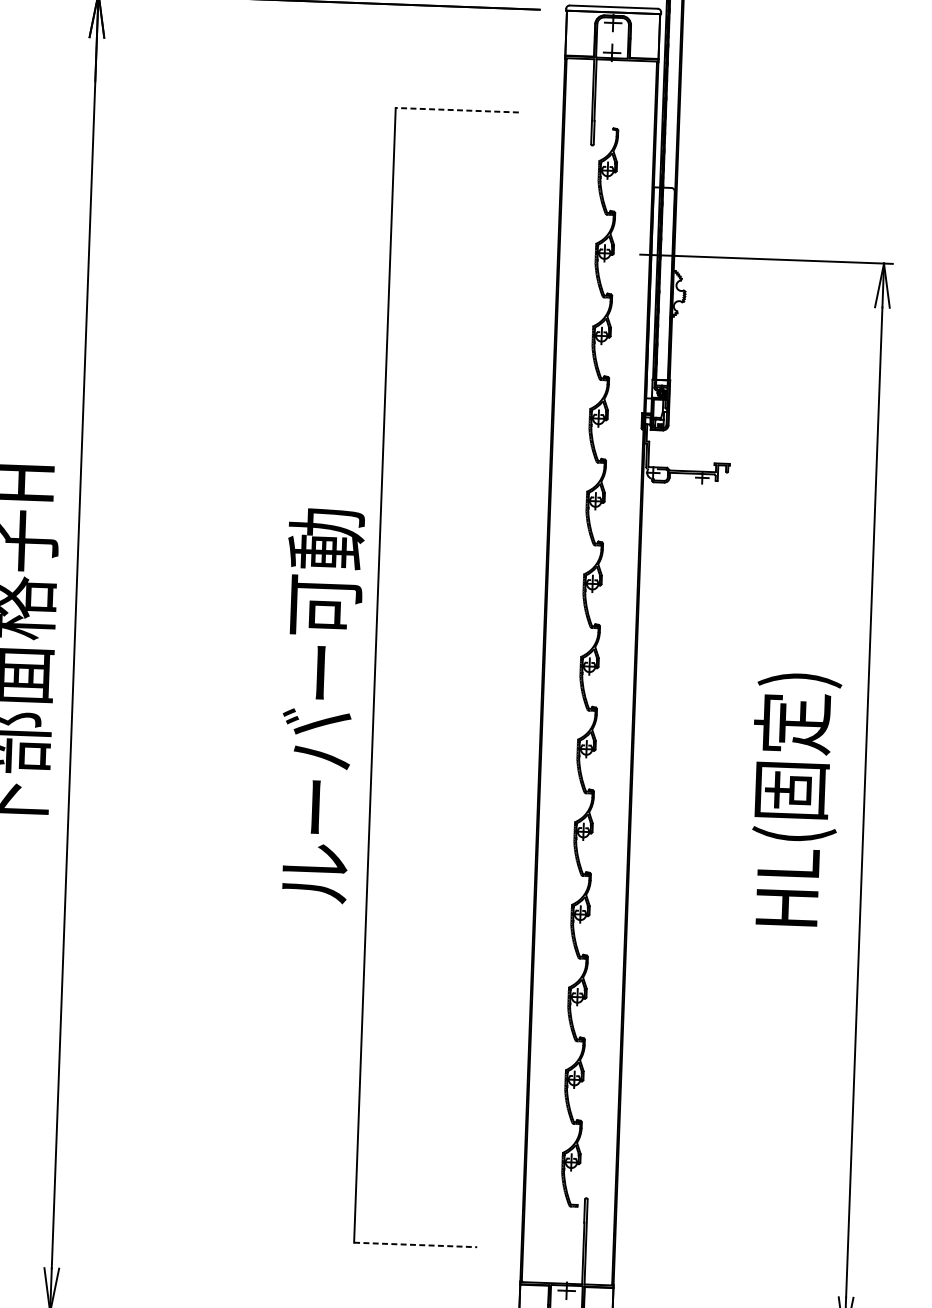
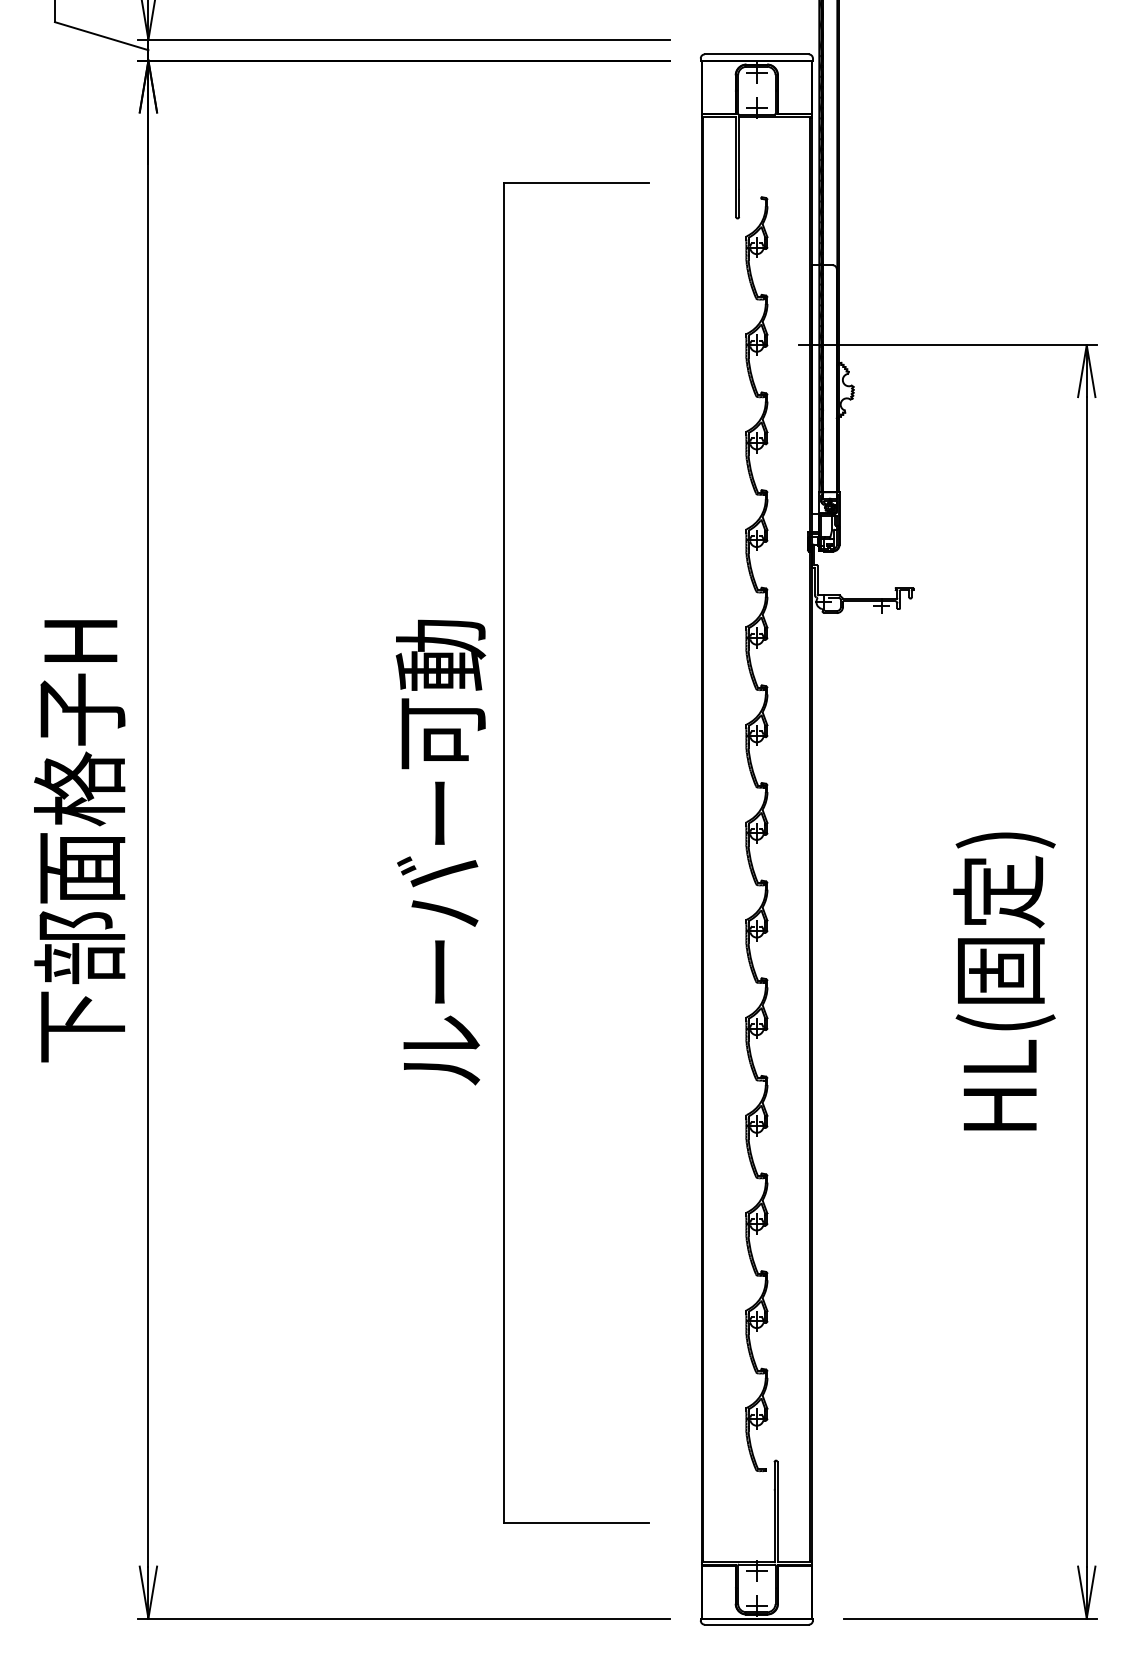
line: (457, 110) -> (576, 182), dashed -> solid
text: (319, 705) -> (440, 852), moved
line: (415, 1245) -> (576, 1523), dashed -> solid

